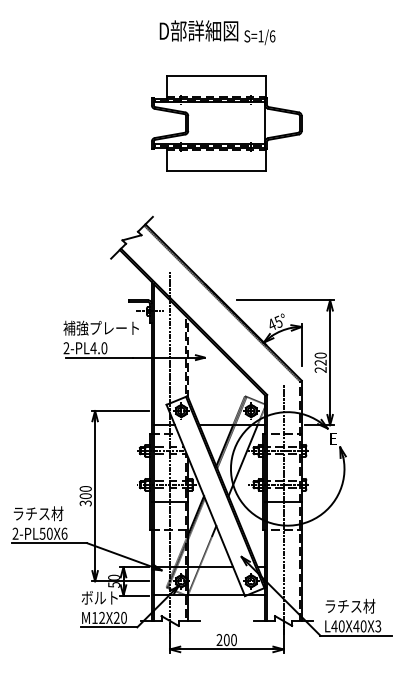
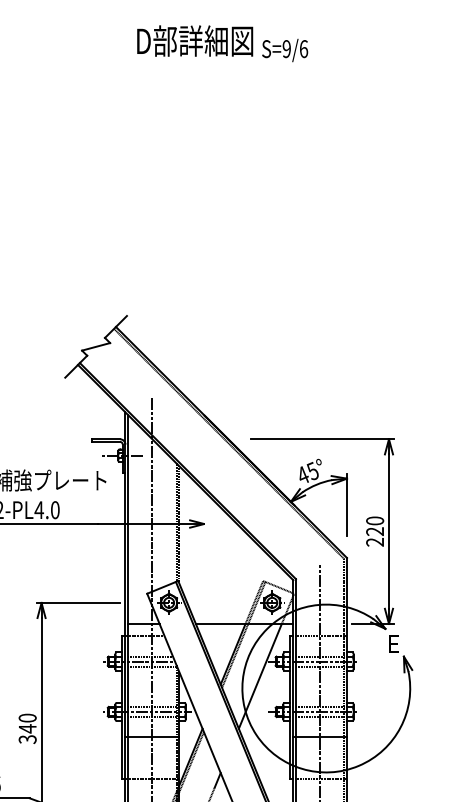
text: (260, 36) -> (286, 49), S=1/6 -> S=9/6
part: (226, 123) -> (235, 177), removed
text: (85, 496) -> (27, 729), 300 -> 340

